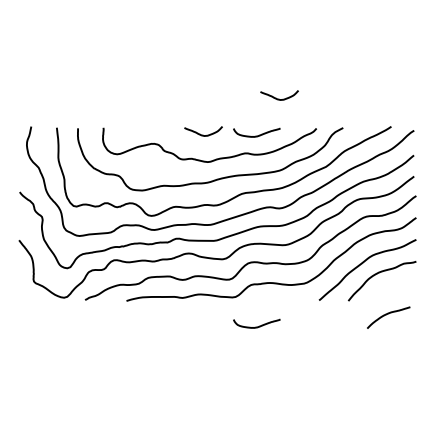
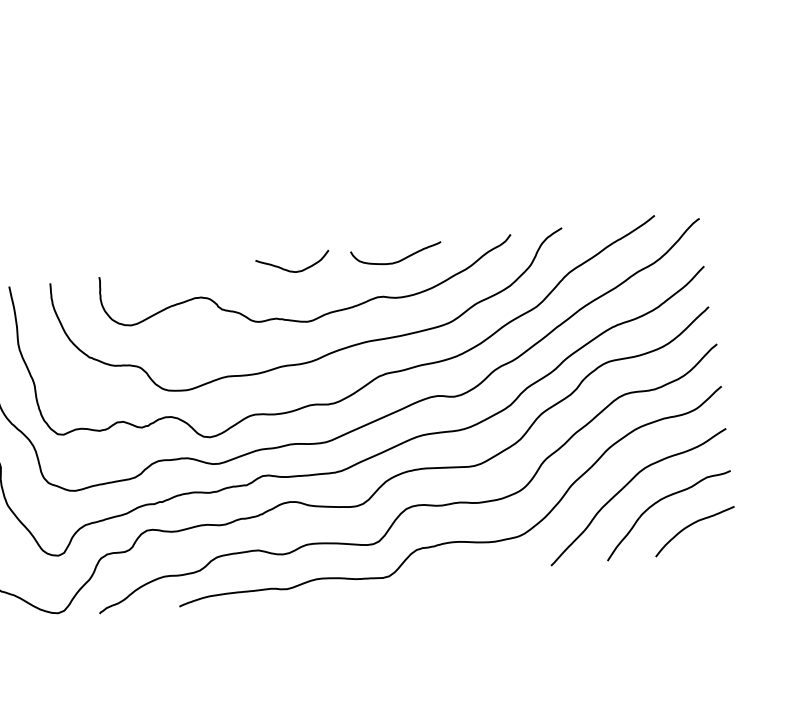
curve: (279, 98) -> (432, 184), removed
curve: (386, 315) -> (690, 527), moved
curve: (256, 326) -> (435, 629), removed

